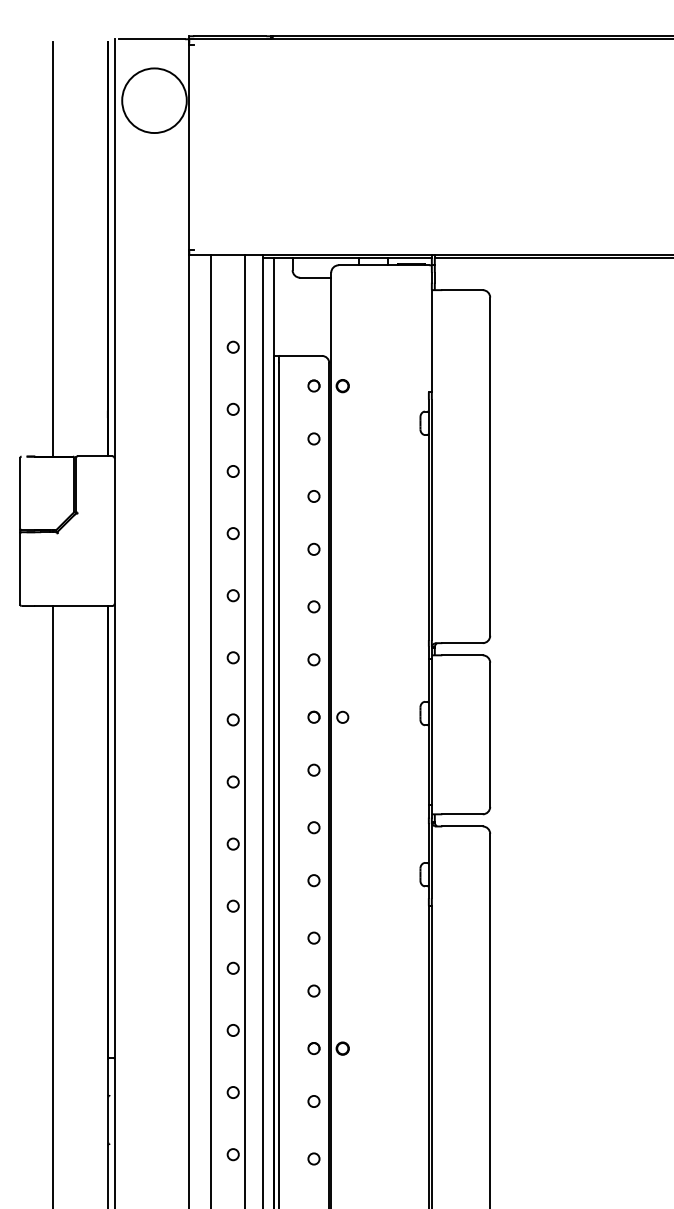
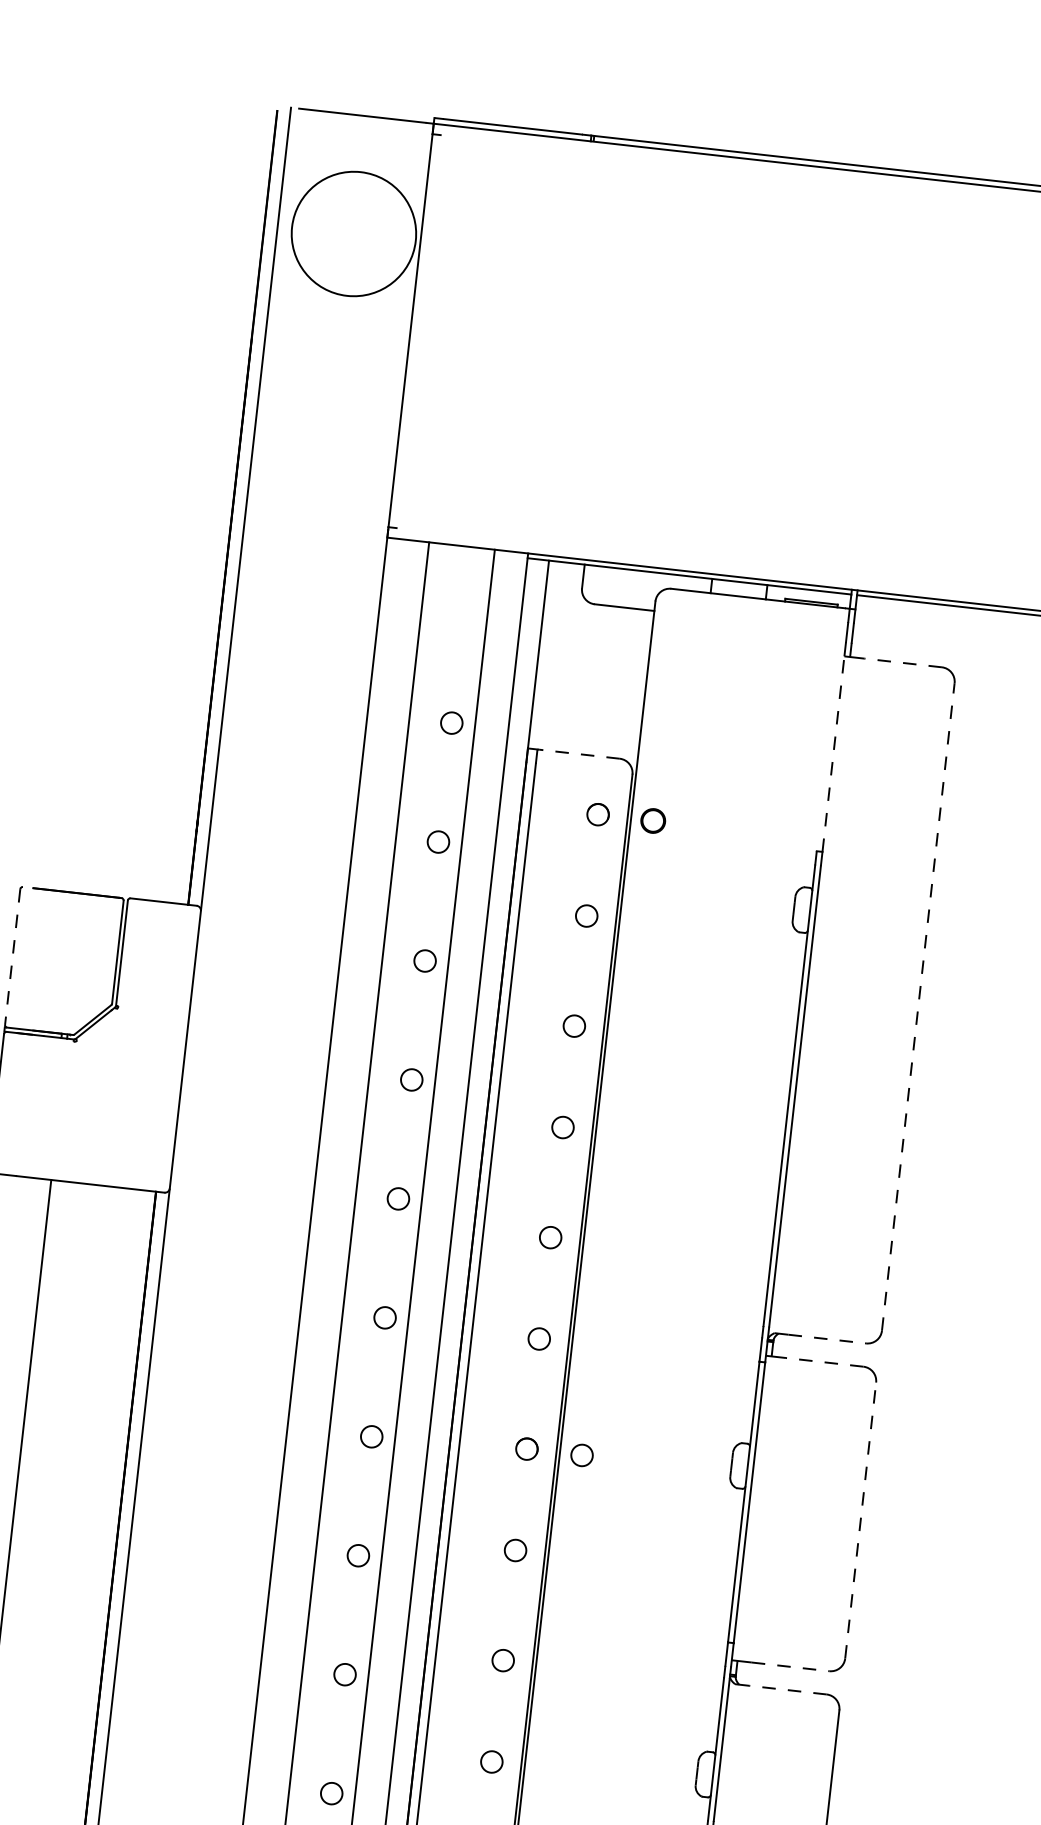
line: (53, 248) -> (128, 495), removed
line: (462, 290) -> (903, 663), solid -> dashed
line: (431, 340) -> (832, 752), solid -> dashed
line: (301, 355) -> (580, 753), solid -> dashed
line: (490, 466) -> (918, 1006), solid -> dashed
line: (20, 493) -> (12, 957), solid -> dashed
line: (463, 643) -> (829, 1339), solid -> dashed
line: (462, 655) -> (824, 1362), solid -> dashed
line: (490, 734) -> (861, 1519), solid -> dashed
line: (463, 814) -> (792, 1667), solid -> dashed
line: (462, 826) -> (787, 1690), solid -> dashed

